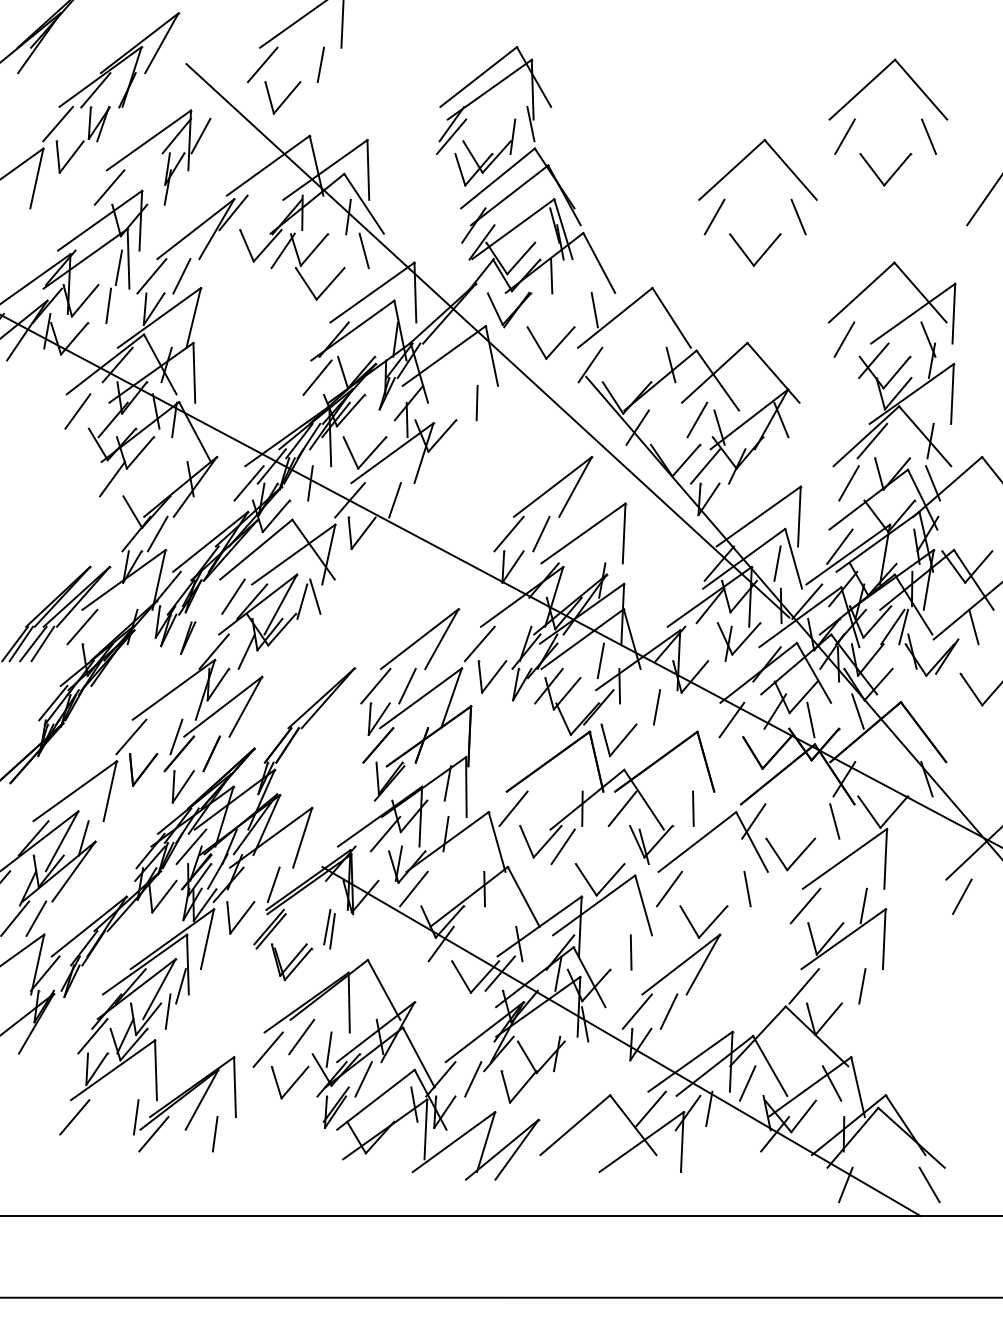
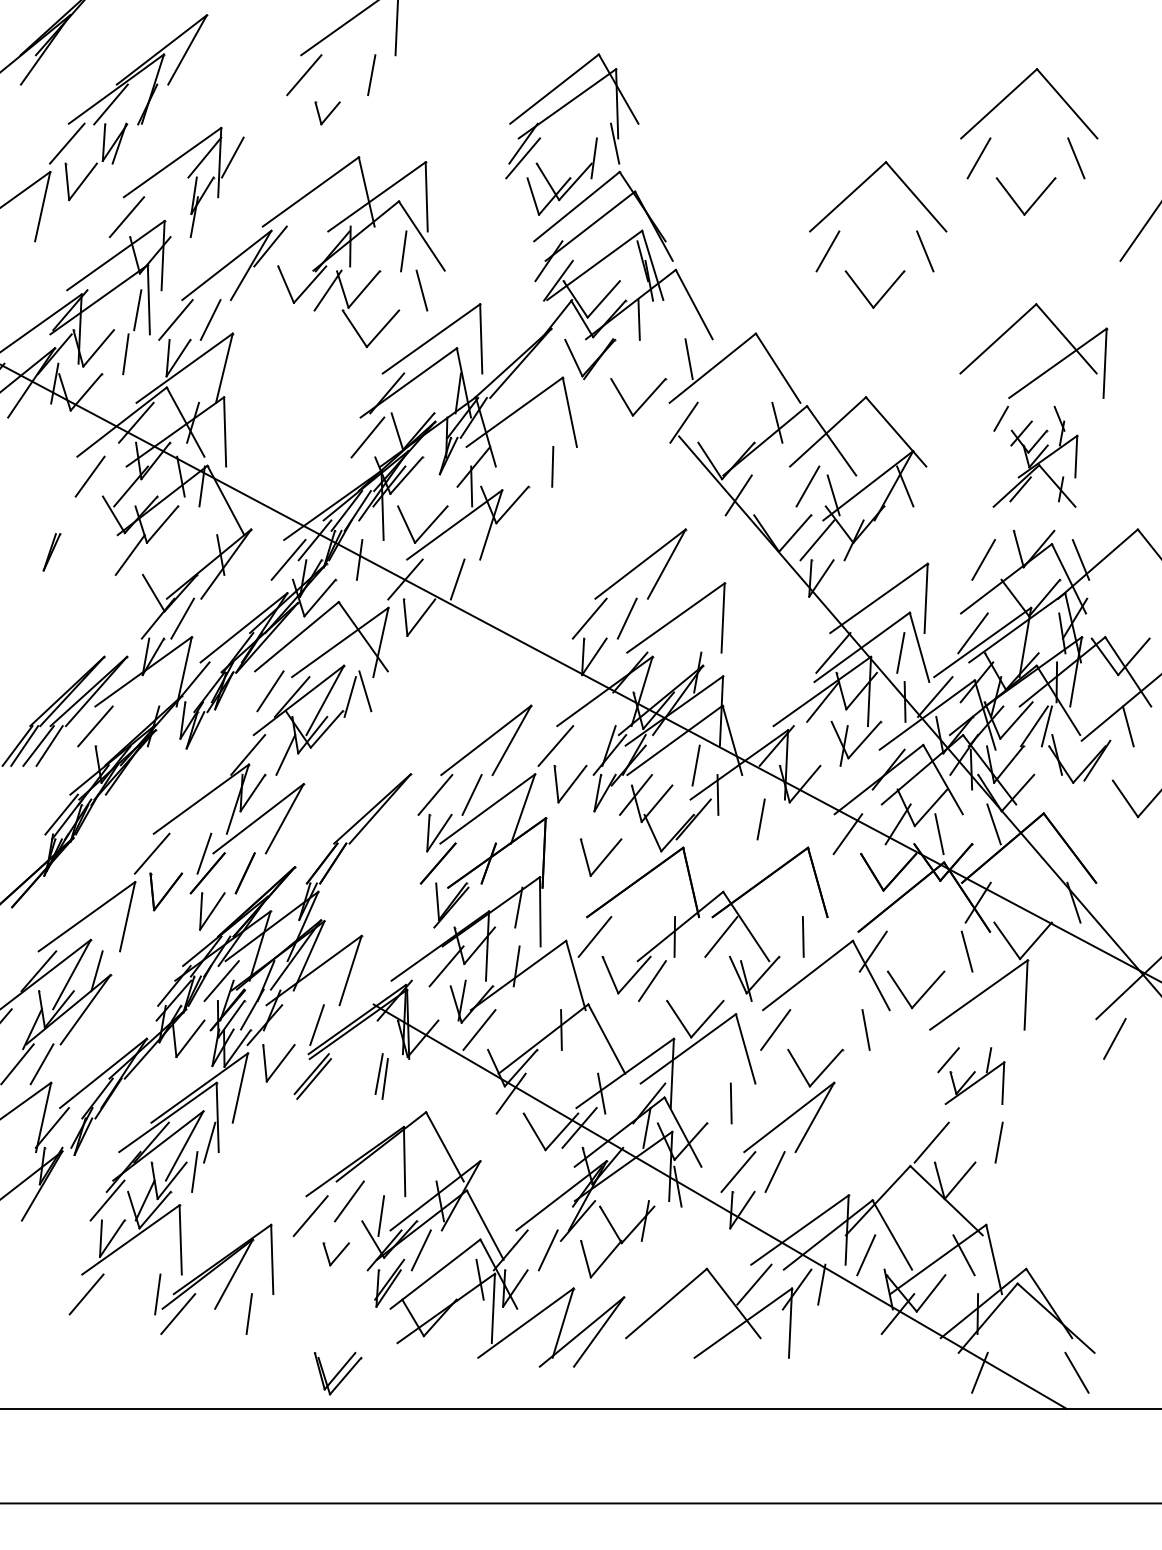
part: (282, 98) -> (327, 113), size x0.6
line: (487, 340) -> (564, 394), removed
part: (893, 394) -> (1035, 456), size x0.6
part: (187, 638) -> (51, 552), moved
part: (619, 740) -> (601, 857), moved
part: (838, 928) -> (971, 1075), size x0.6
part: (291, 962) -> (337, 1373), moved
part: (290, 1082) -> (336, 1254), size x0.6

